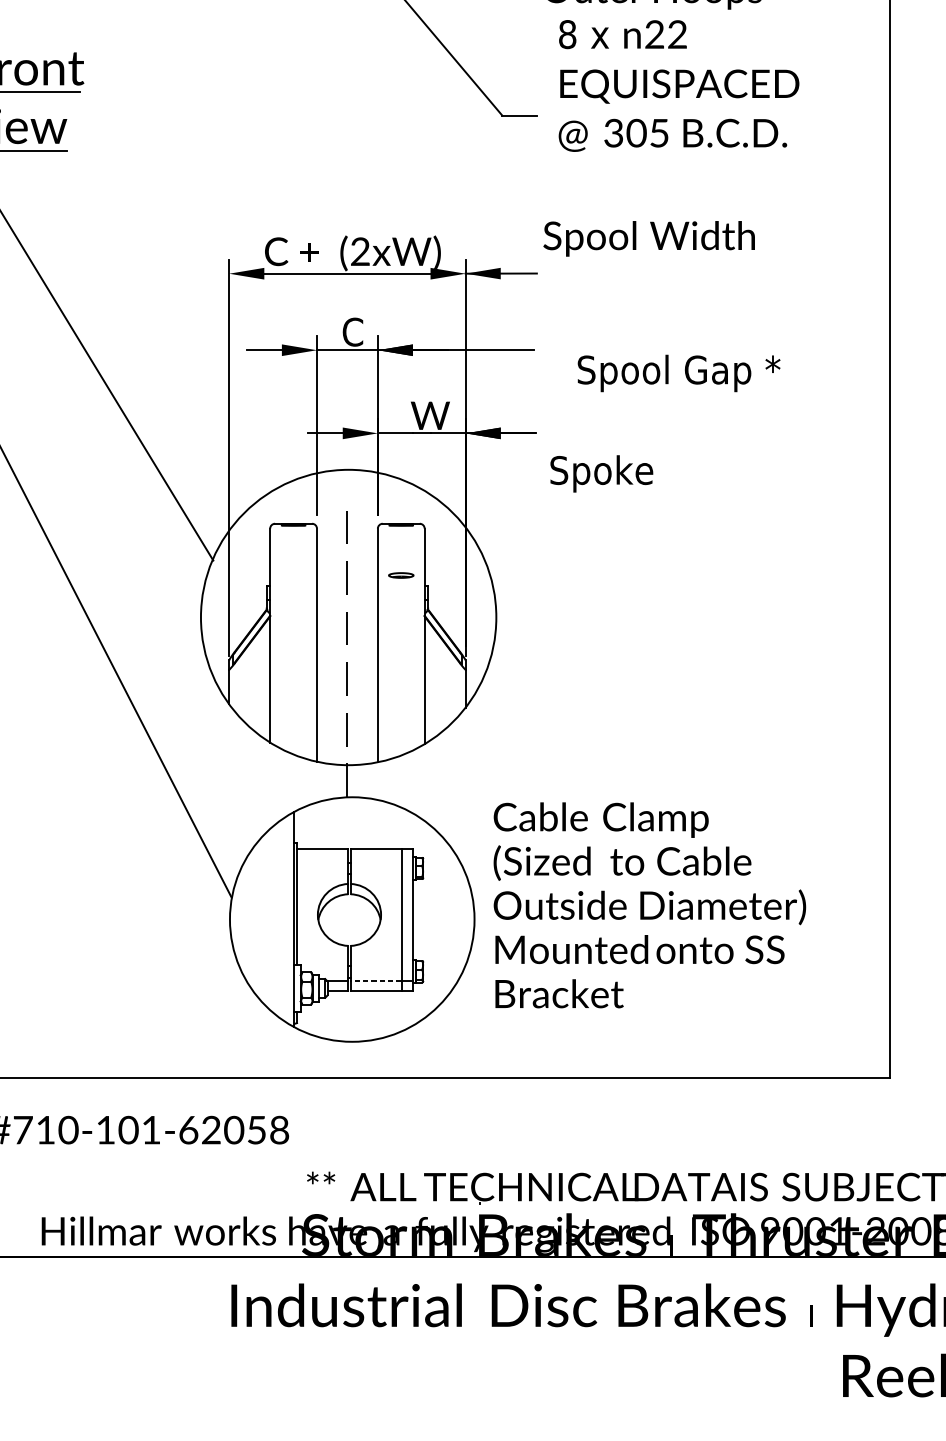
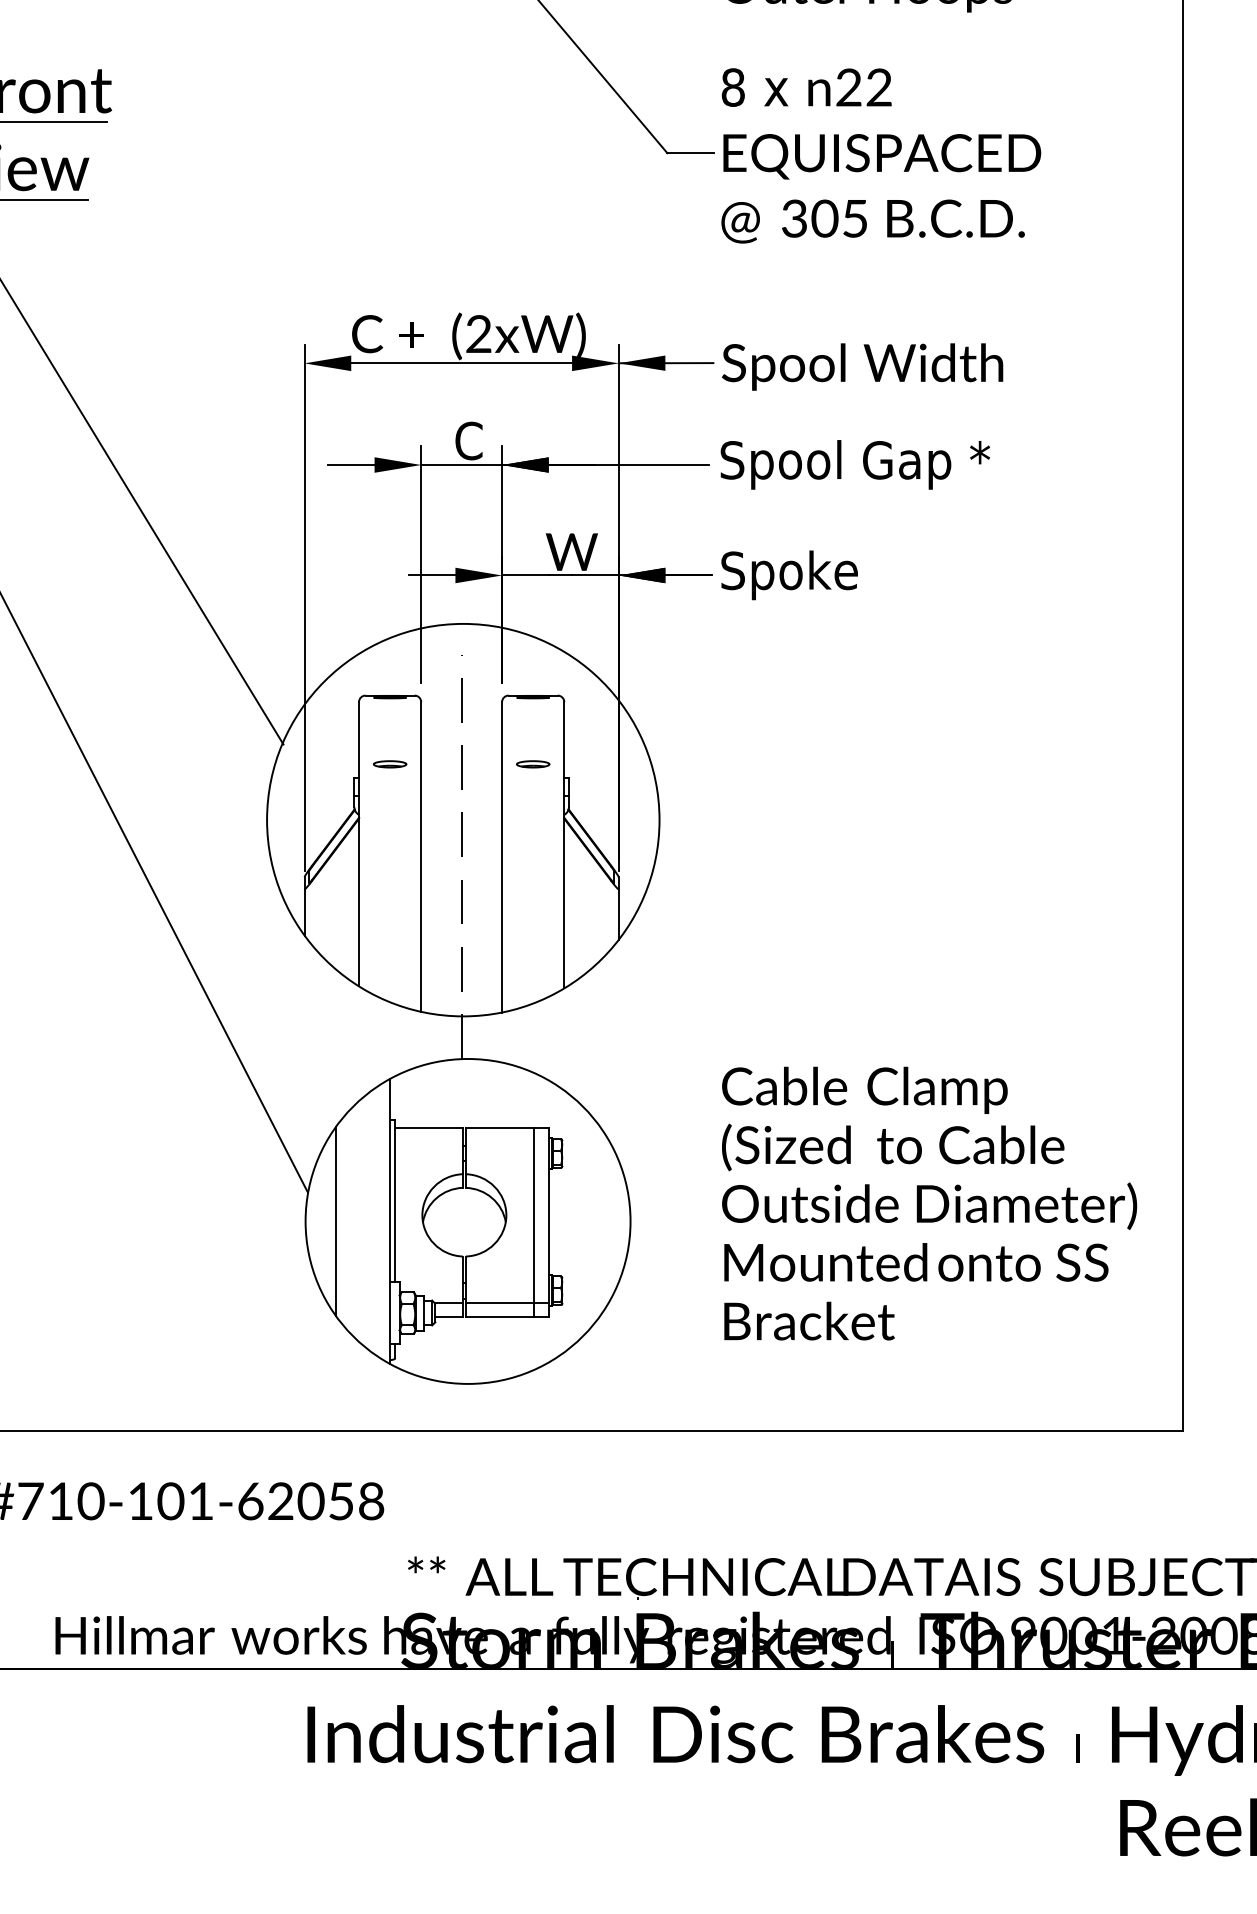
text: (679, 85) -> (881, 155), moved
text: (649, 238) -> (862, 366), moved
text: (678, 373) -> (854, 464), moved
text: (601, 474) -> (789, 575), moved
part: (293, 575) -> (389, 764), added
text: (649, 905) -> (929, 1203), moved
line: (252, 919) -> (335, 1221), added
line: (375, 981) -> (499, 1303), dashed -> solid

